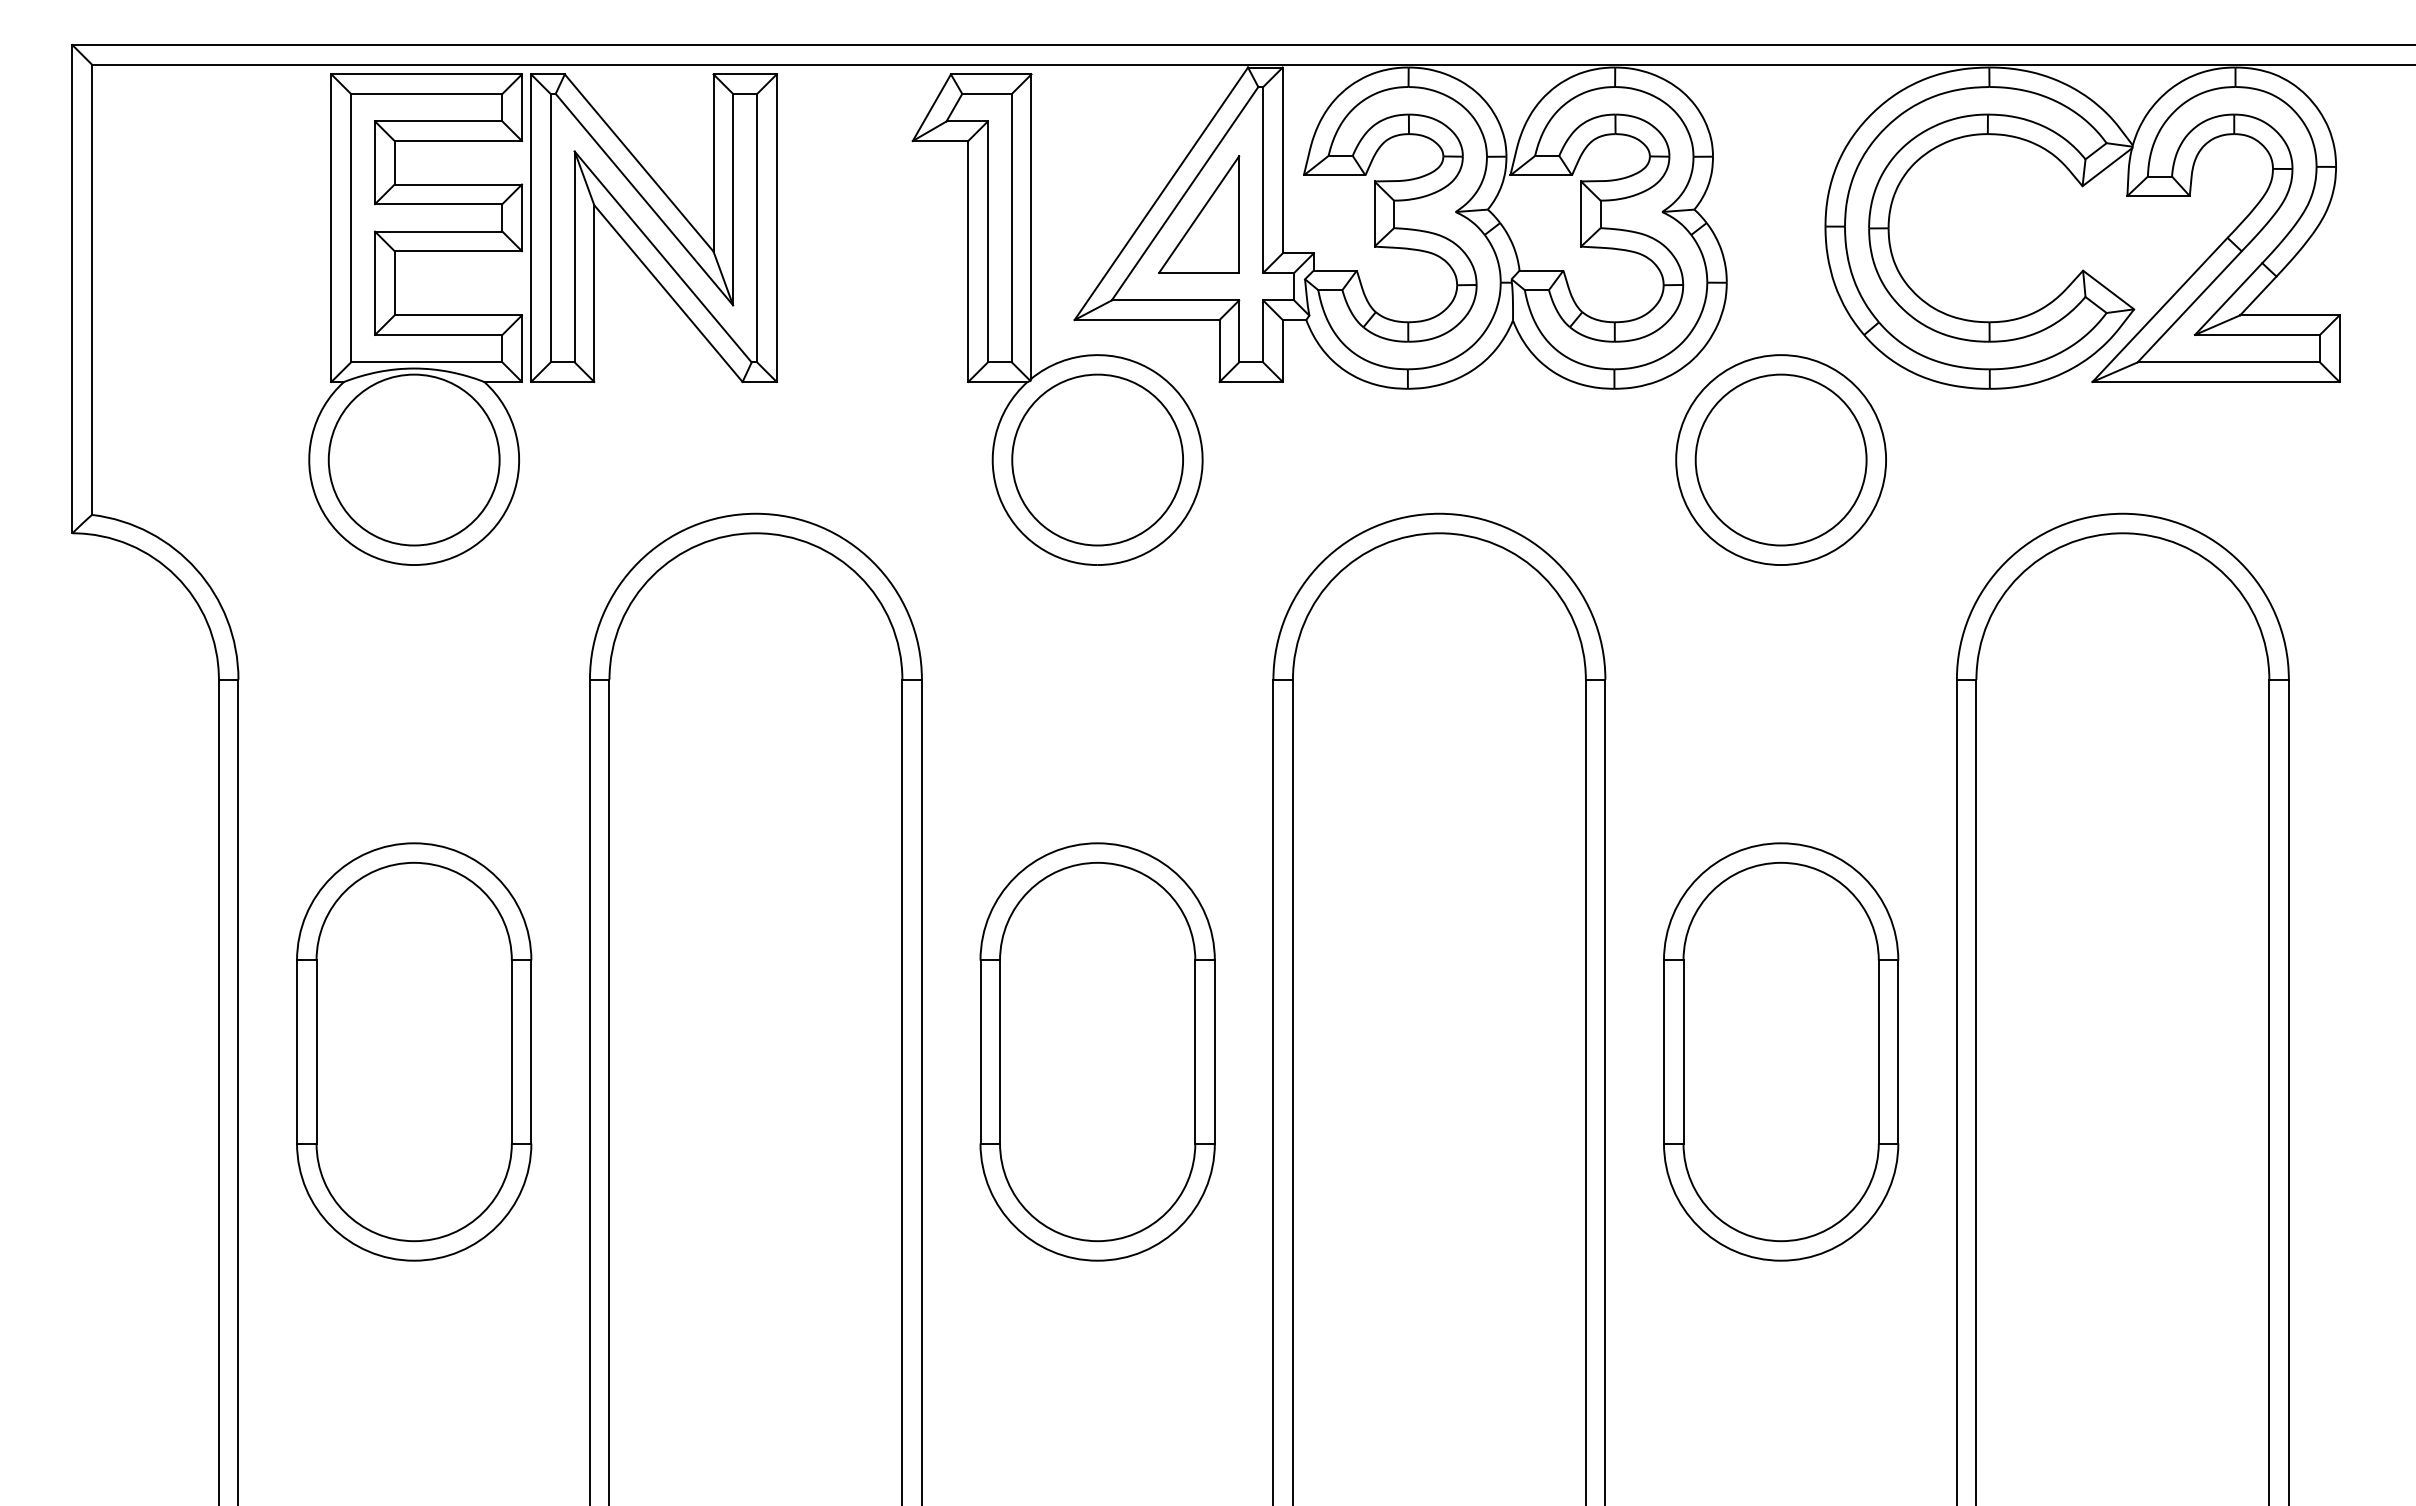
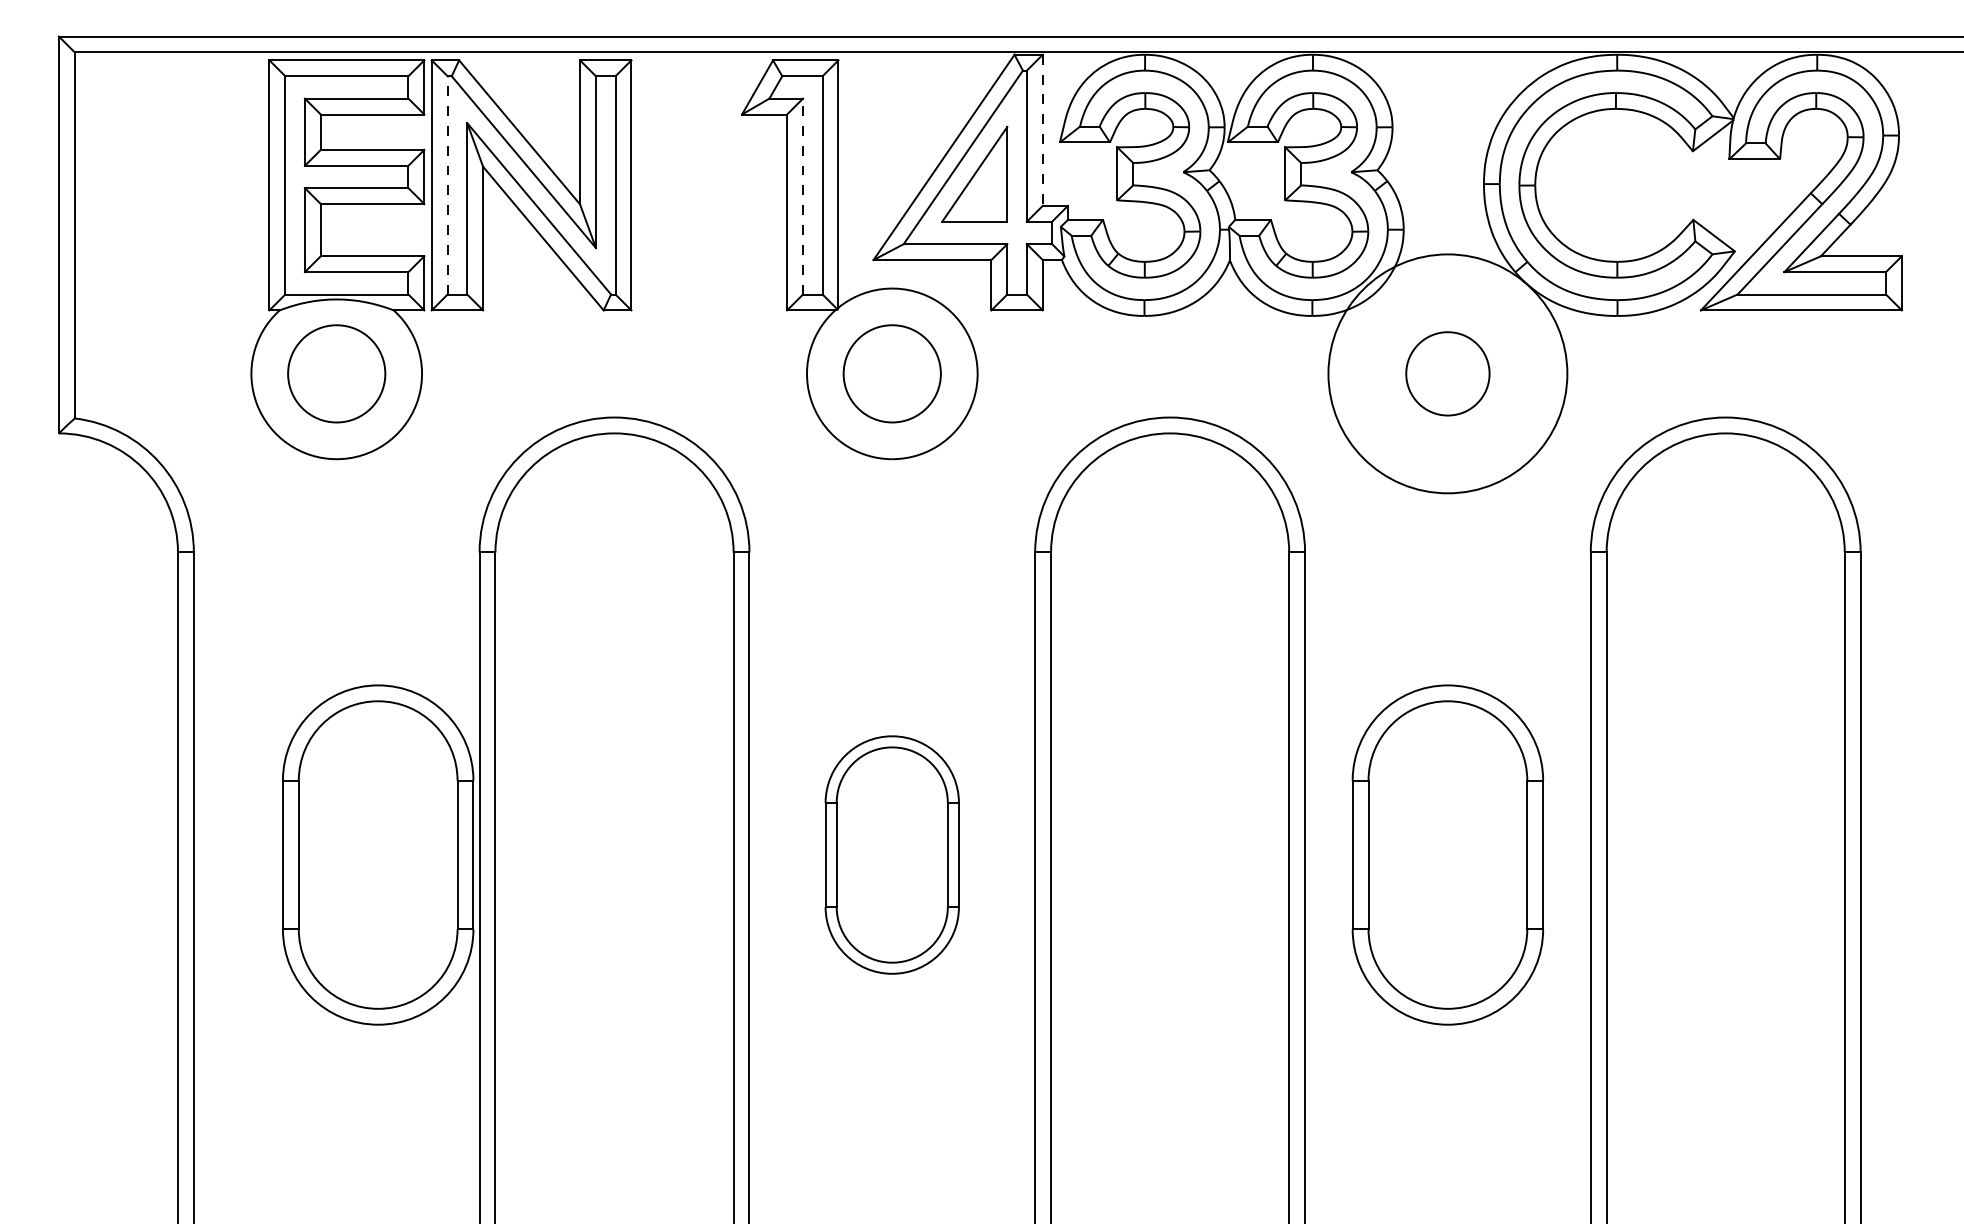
line: (1282, 160) -> (1042, 130), solid -> dashed
line: (550, 227) -> (447, 184), solid -> dashed
line: (987, 241) -> (802, 196), solid -> dashed
circle: (413, 459) -> (336, 373), size x0.7
circle: (1097, 459) -> (892, 373), size x0.7
circle: (1780, 459) -> (1447, 373), size x0.6
circle: (1781, 460) -> (1448, 374), size x1.4
part: (414, 1051) -> (378, 854), moved
part: (1097, 1051) -> (892, 854), size x0.7

